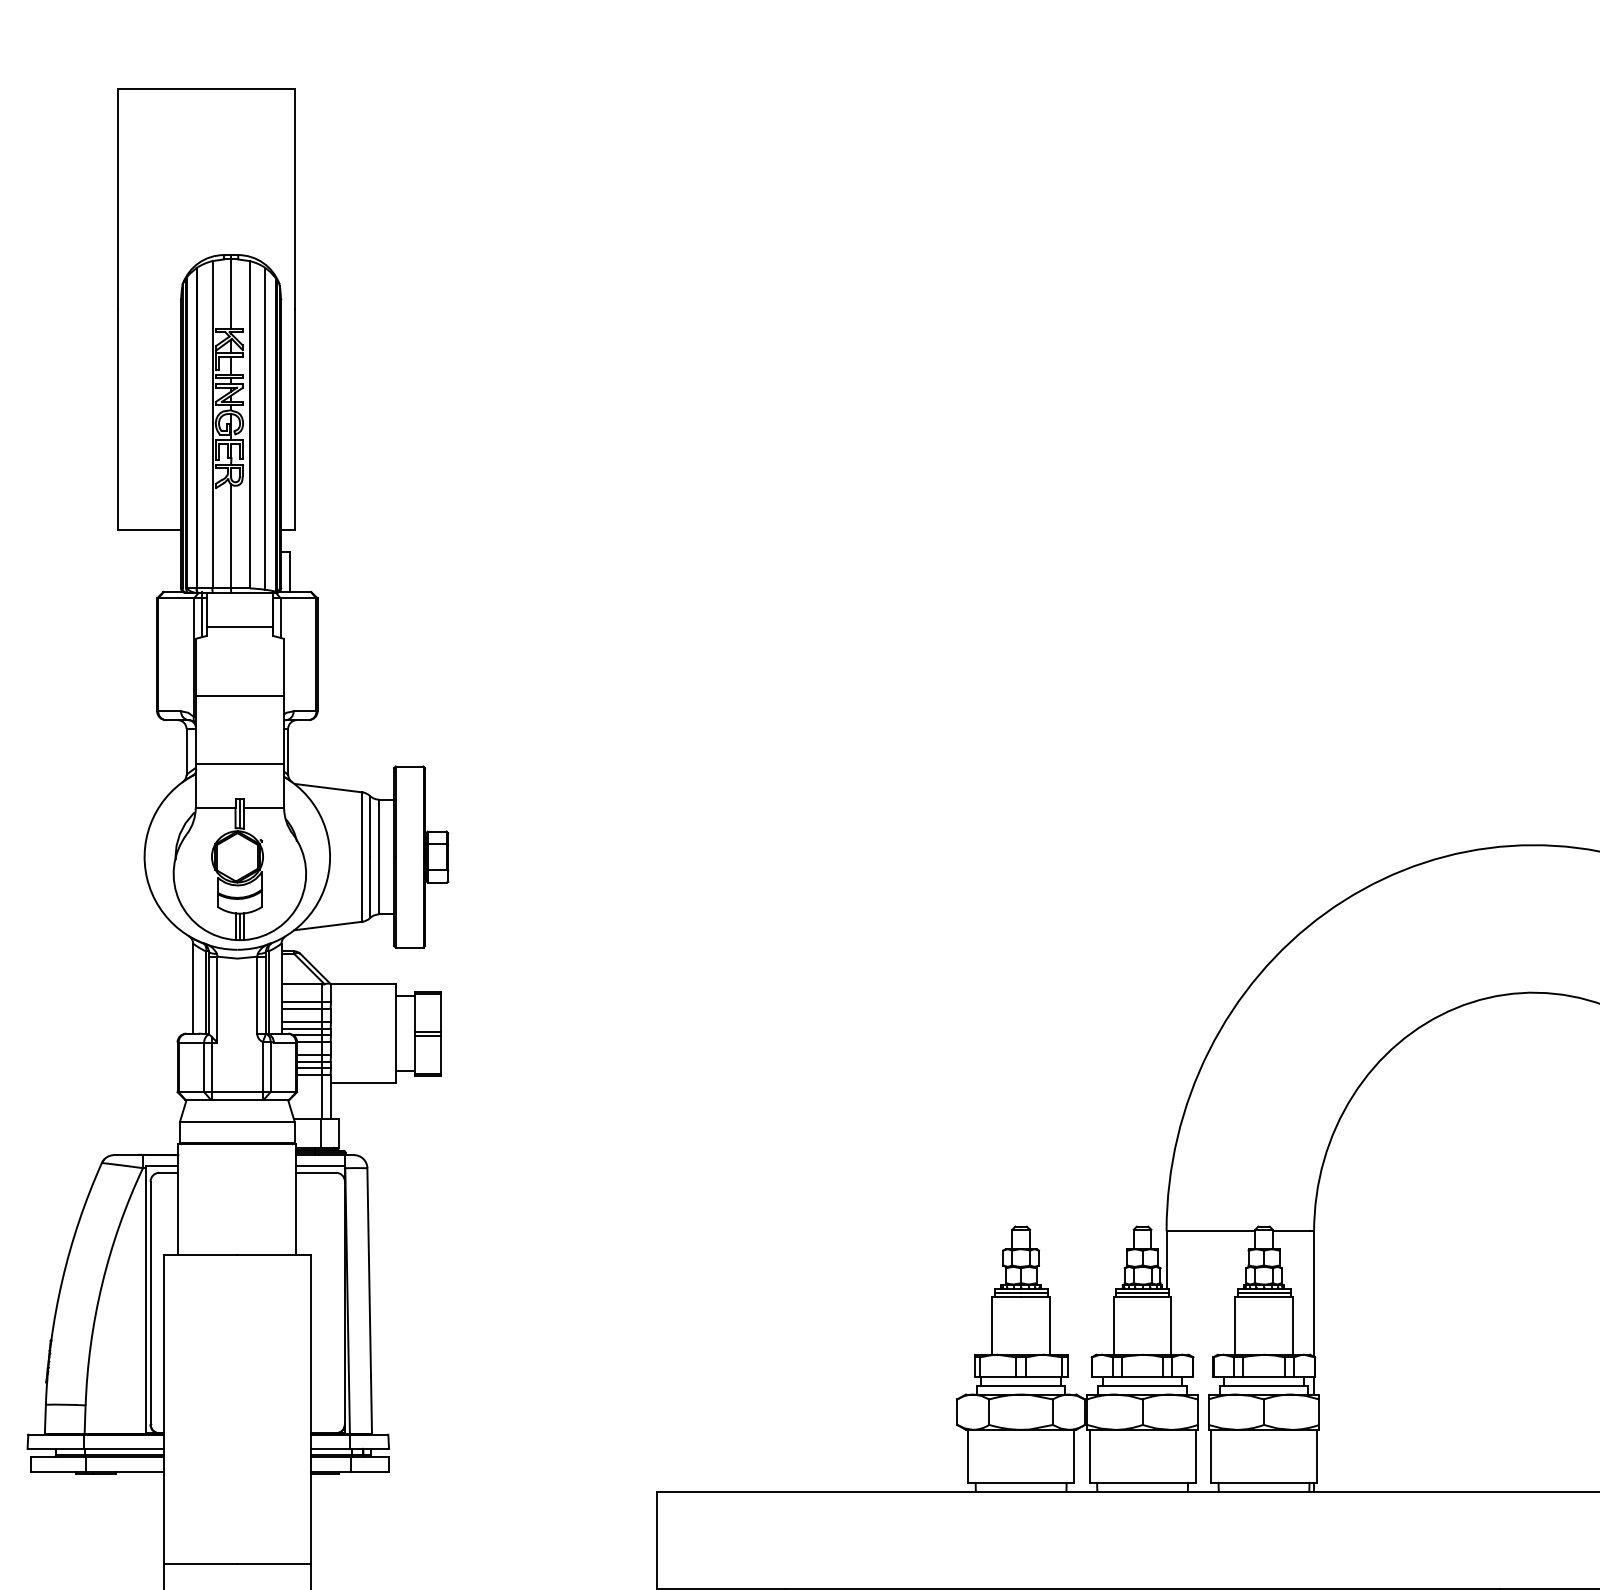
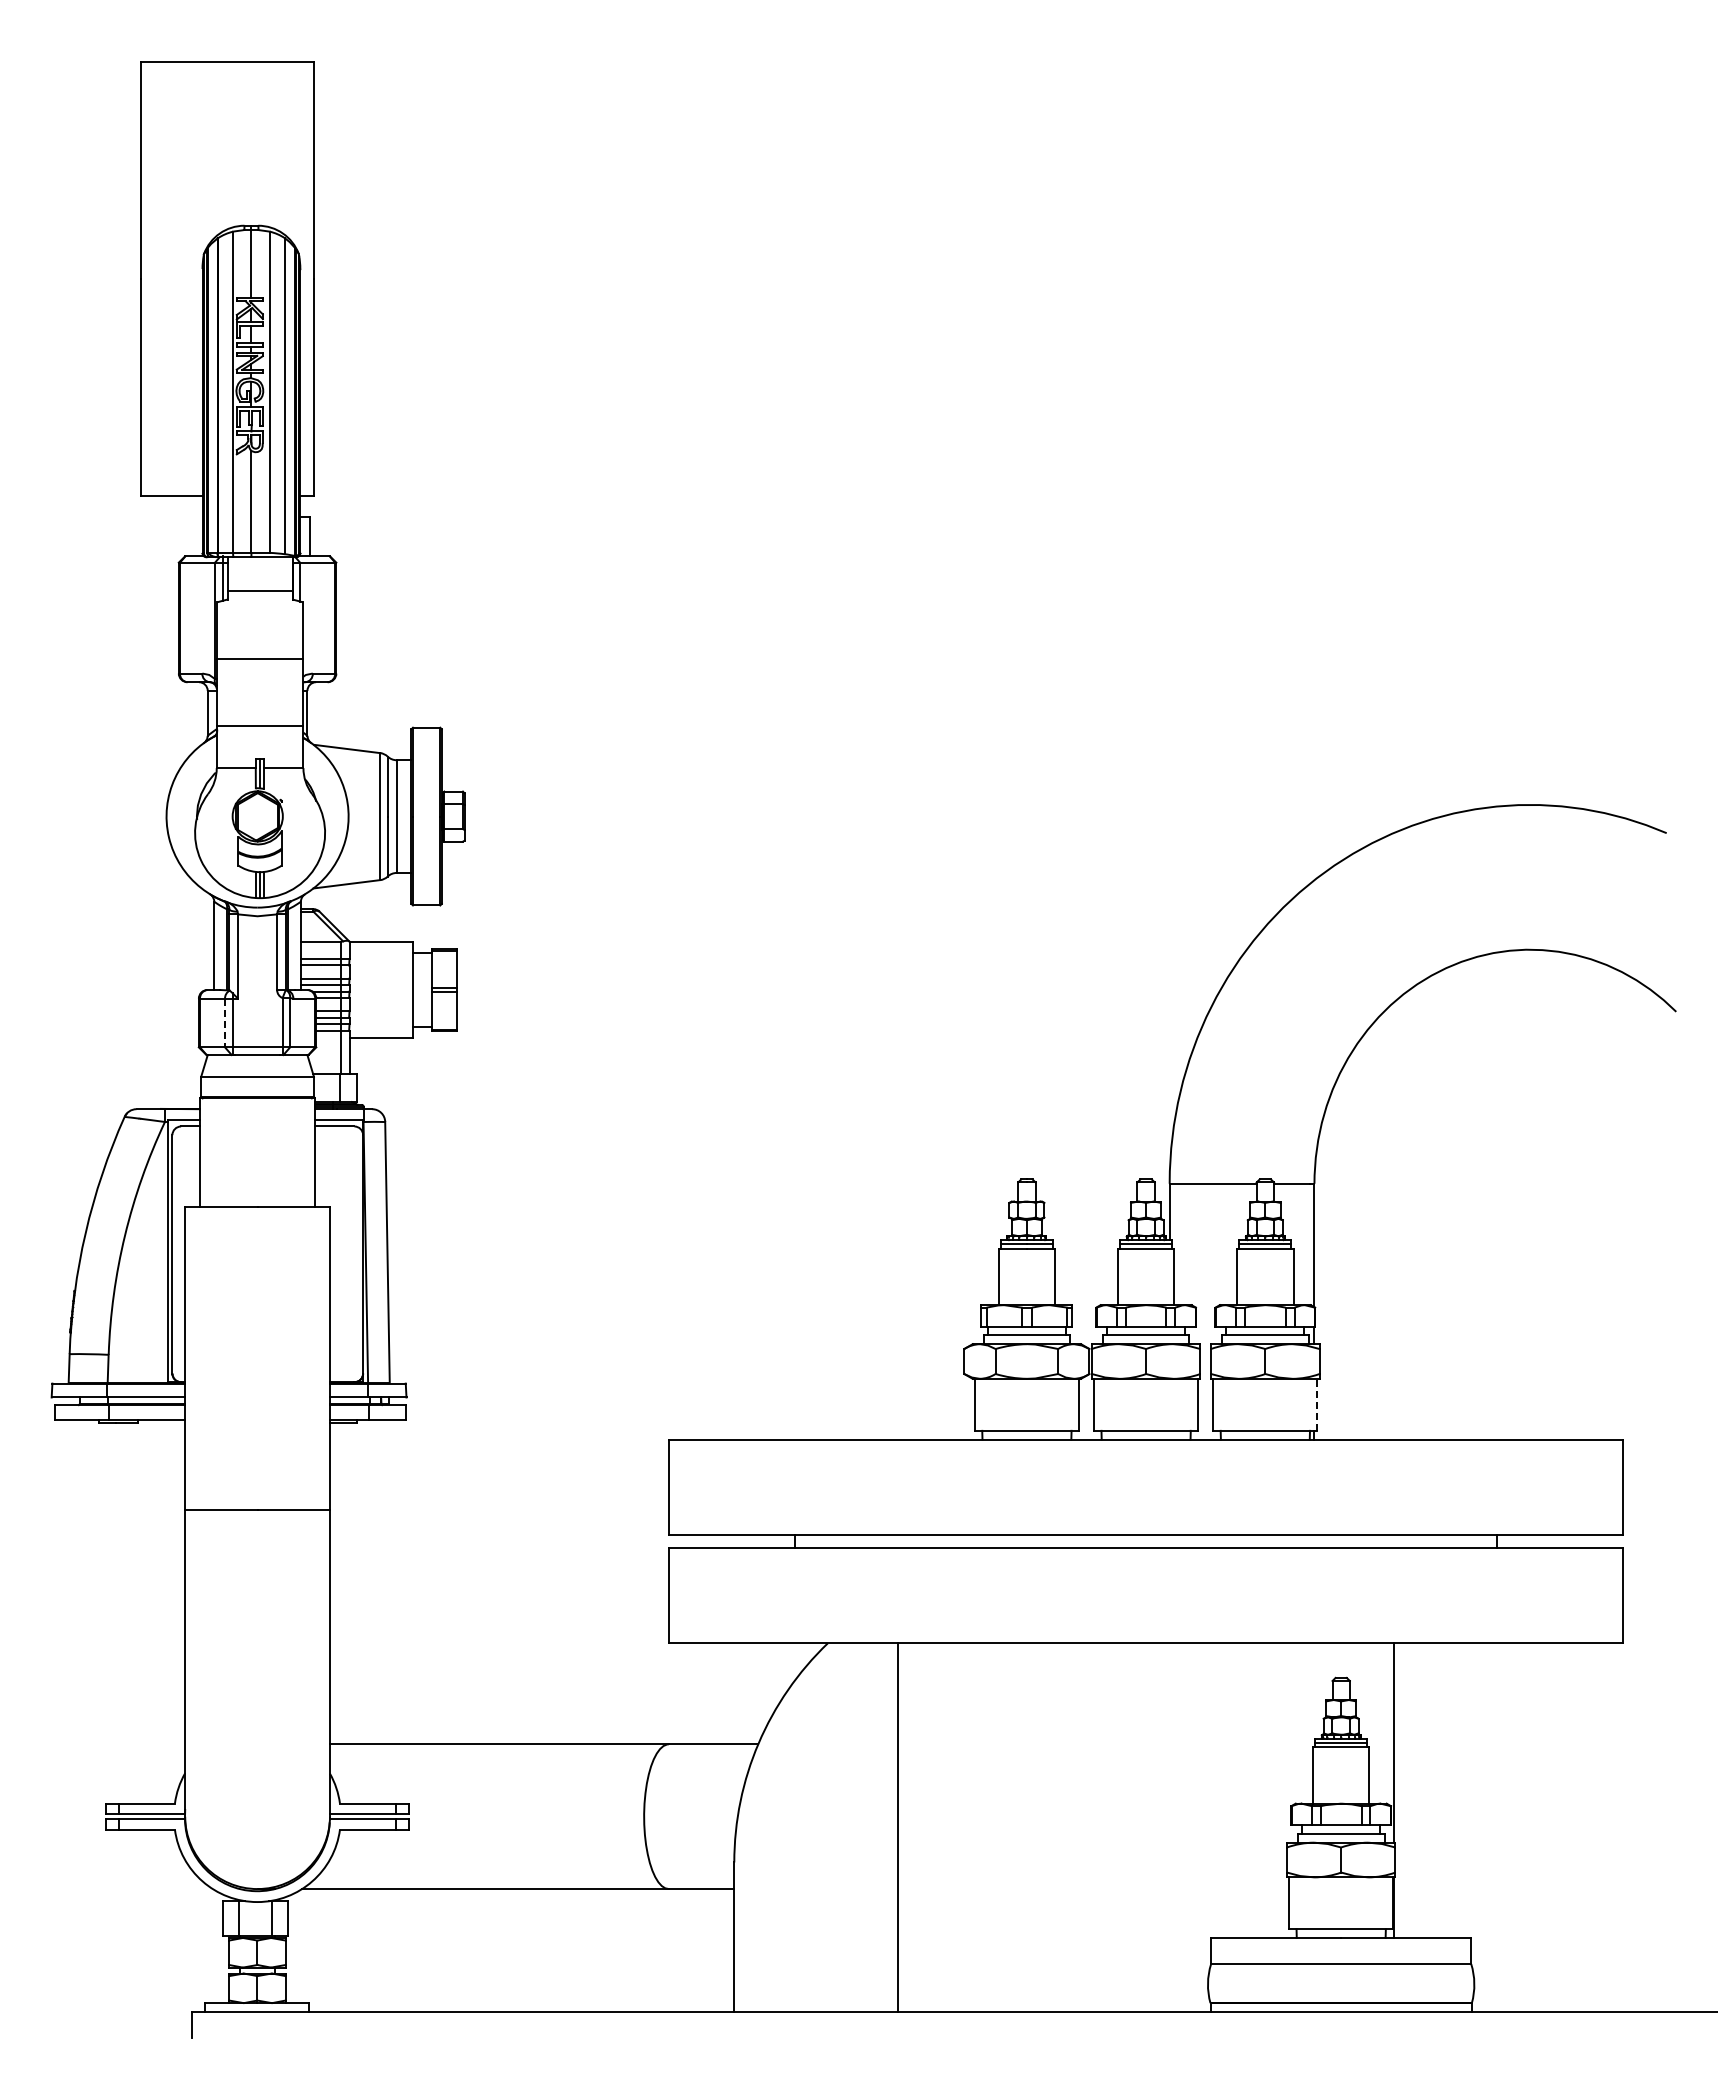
line: (204, 1067) -> (225, 1023), solid -> dashed
line: (1317, 1456) -> (1317, 1404), solid -> dashed

